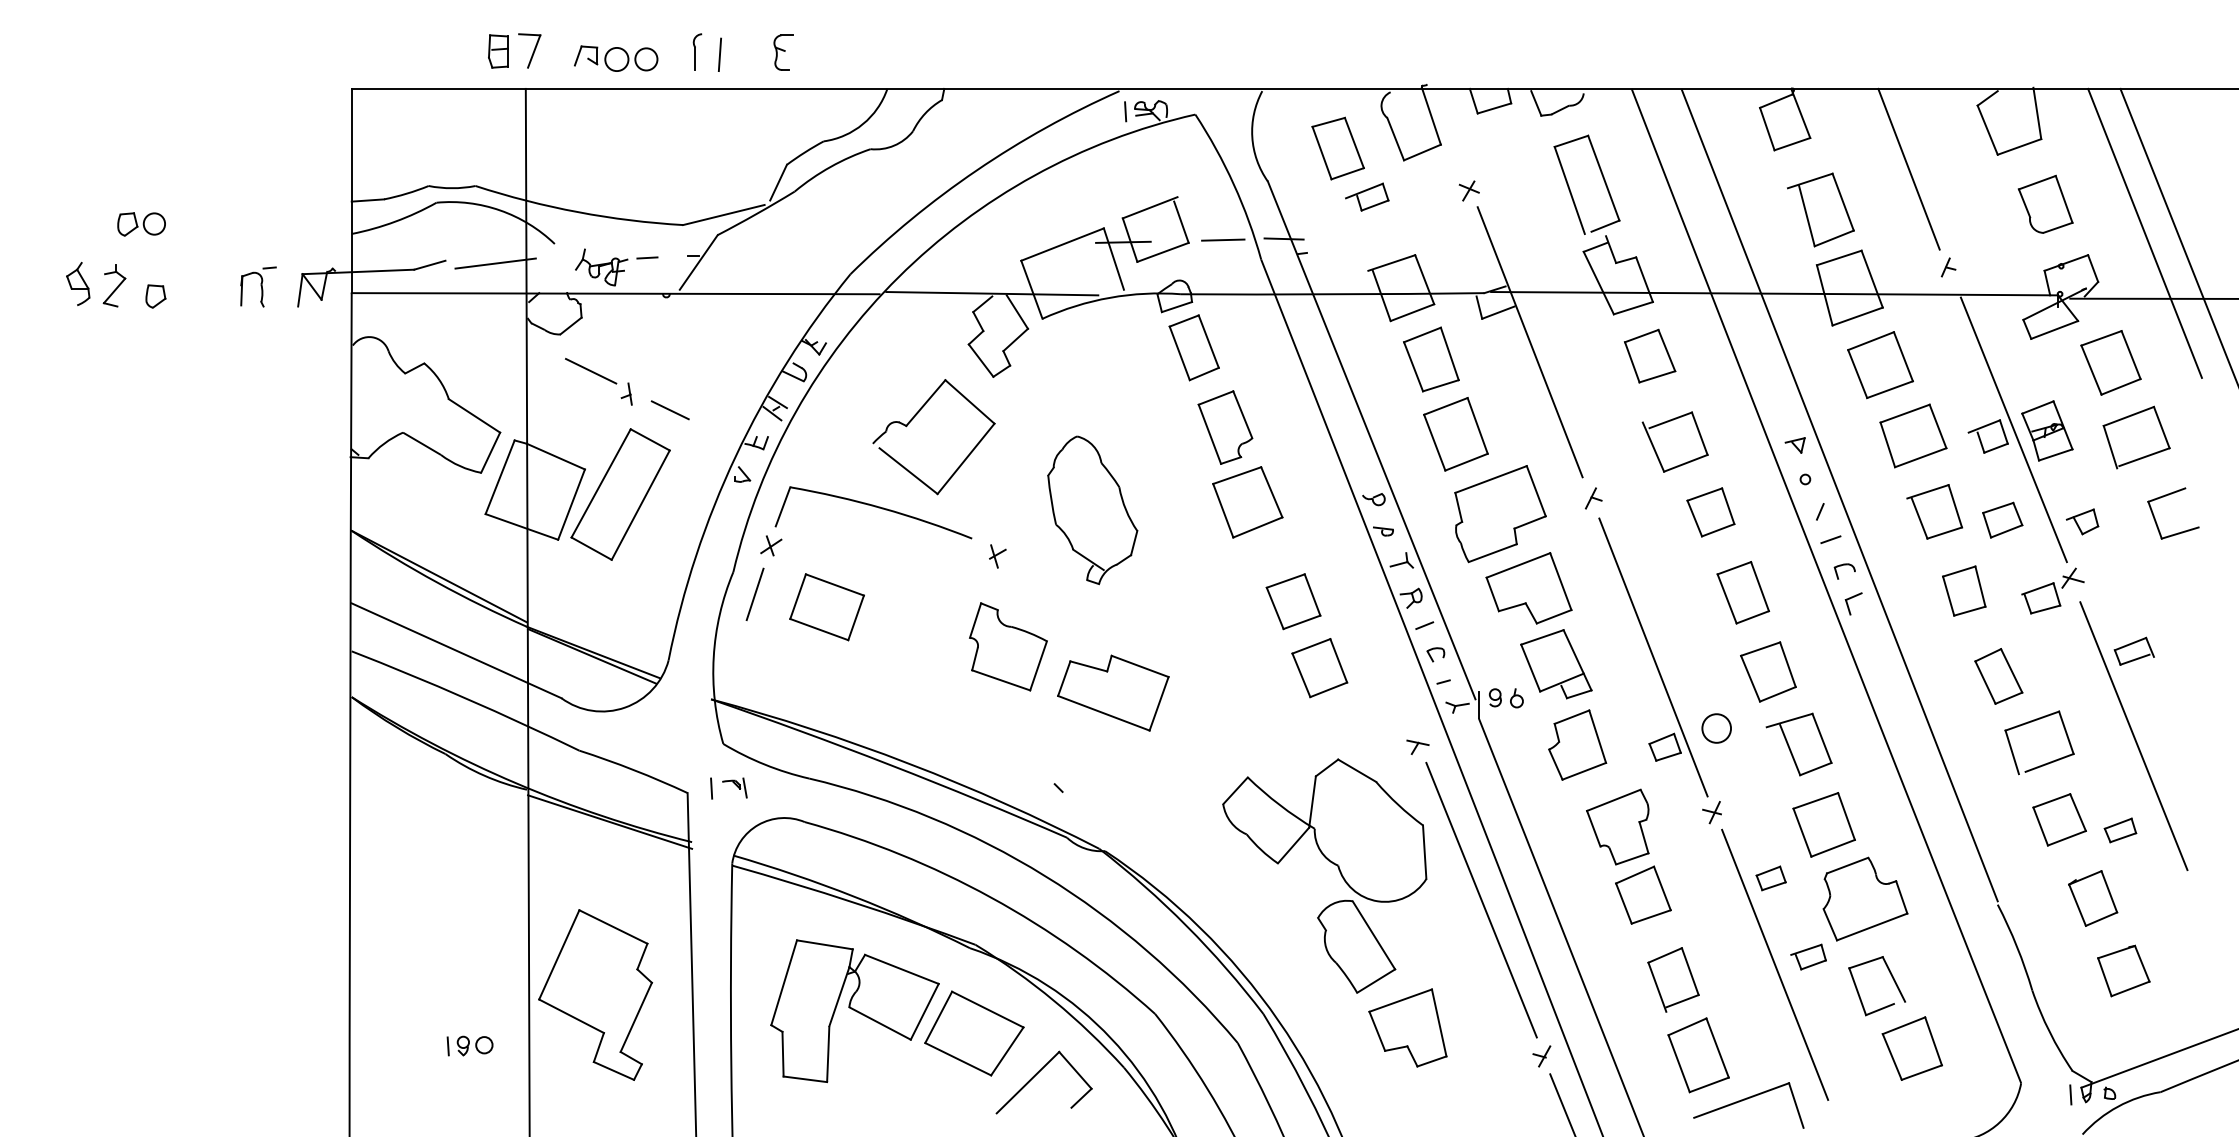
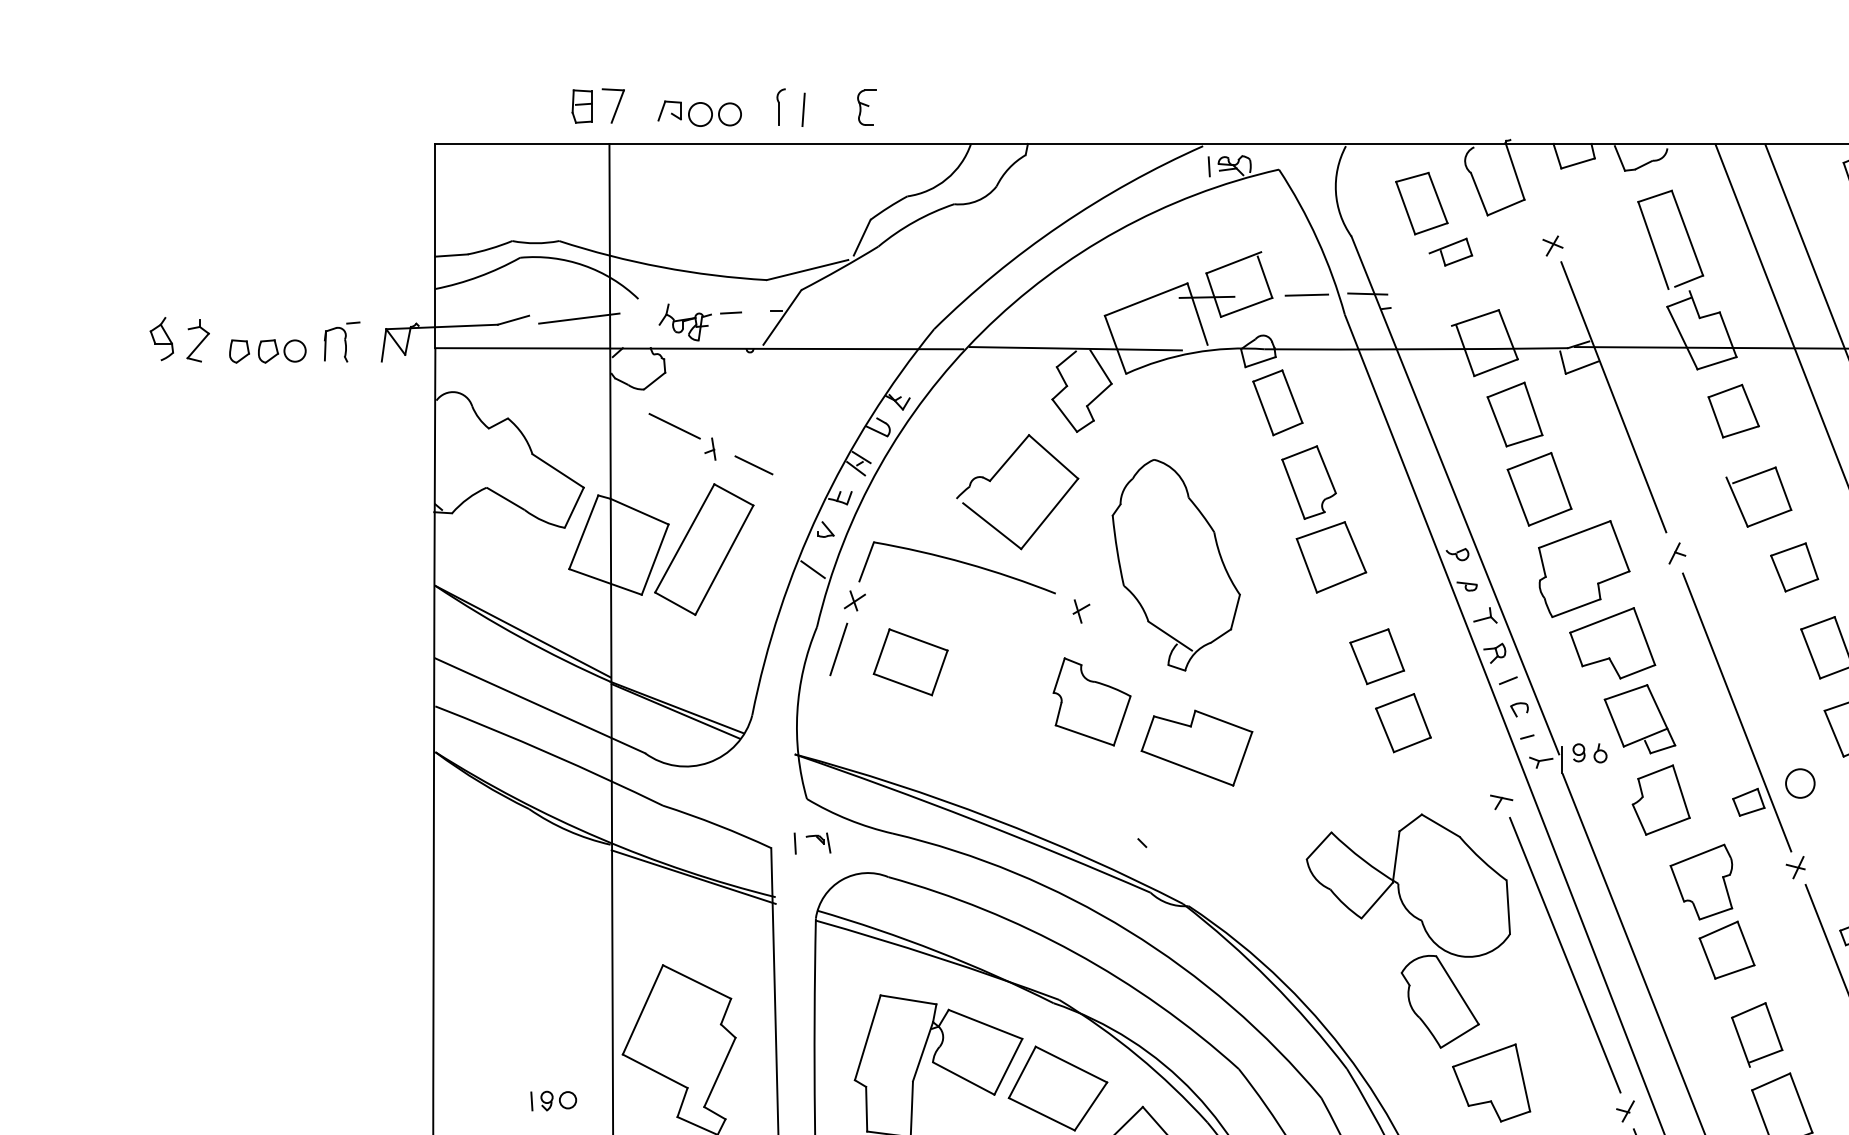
part: (141, 224) -> (282, 351), moved
part: (1092, 510) -> (1176, 565), size x1.43
line: (729, 514) -> (813, 569), added

